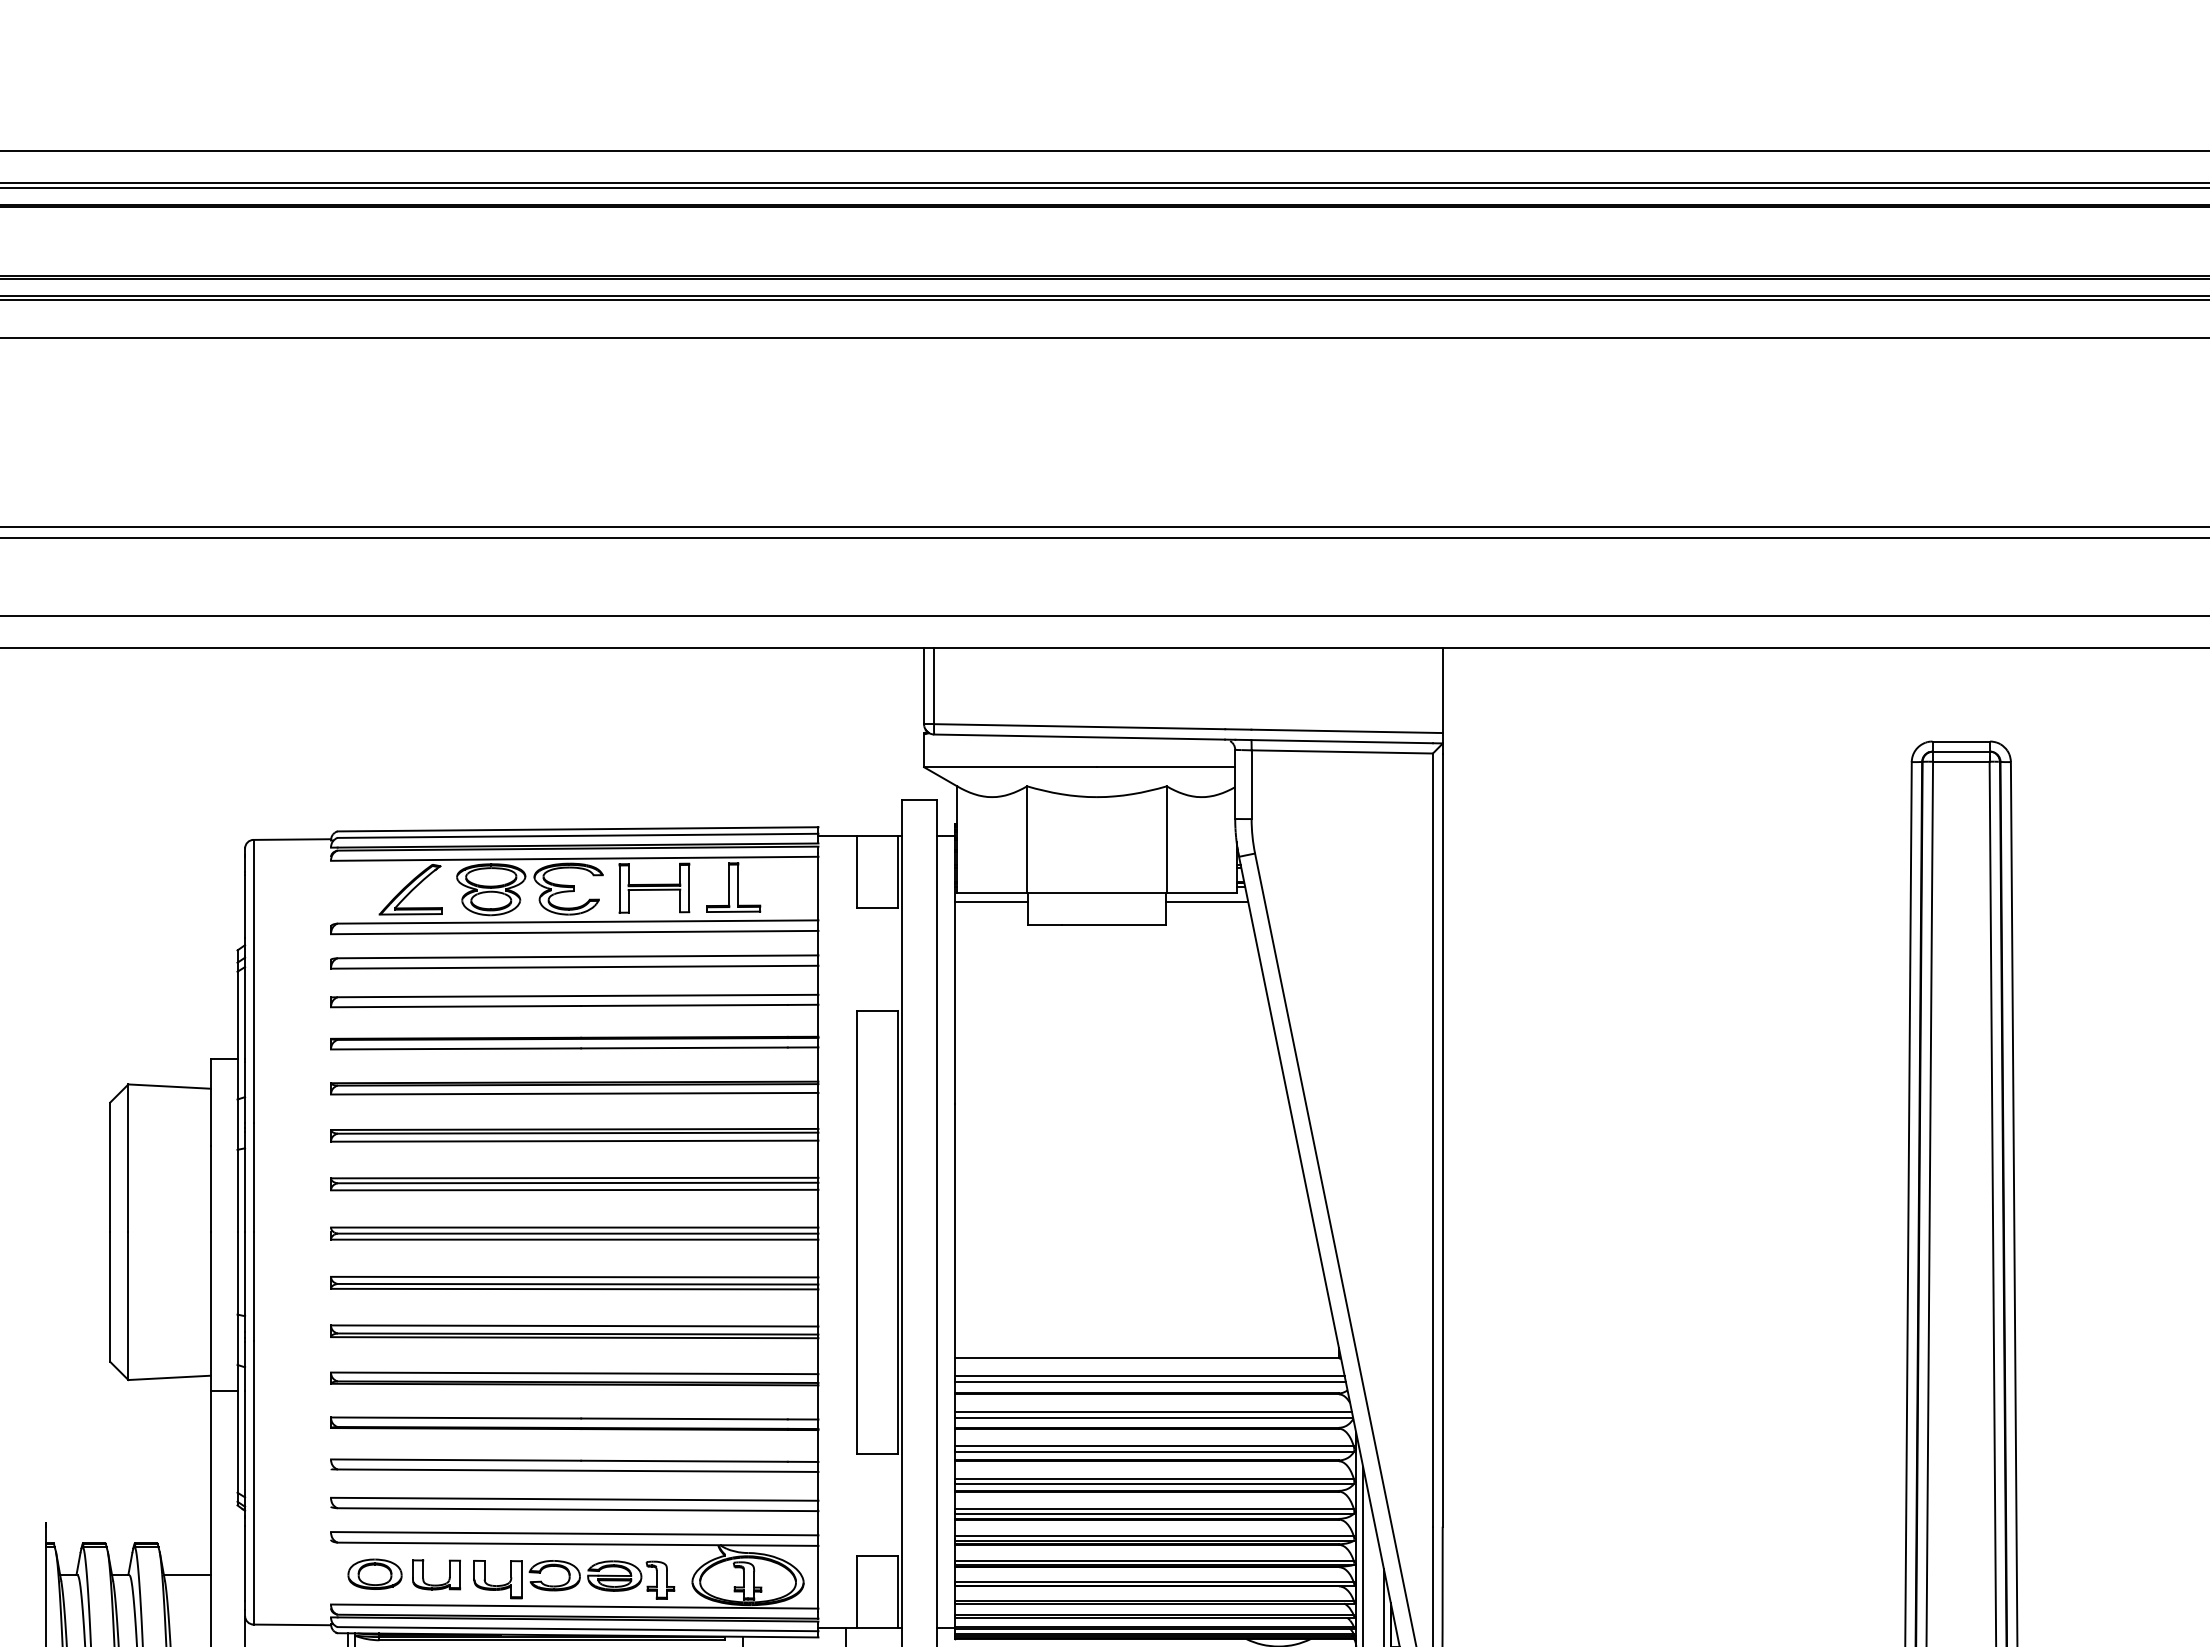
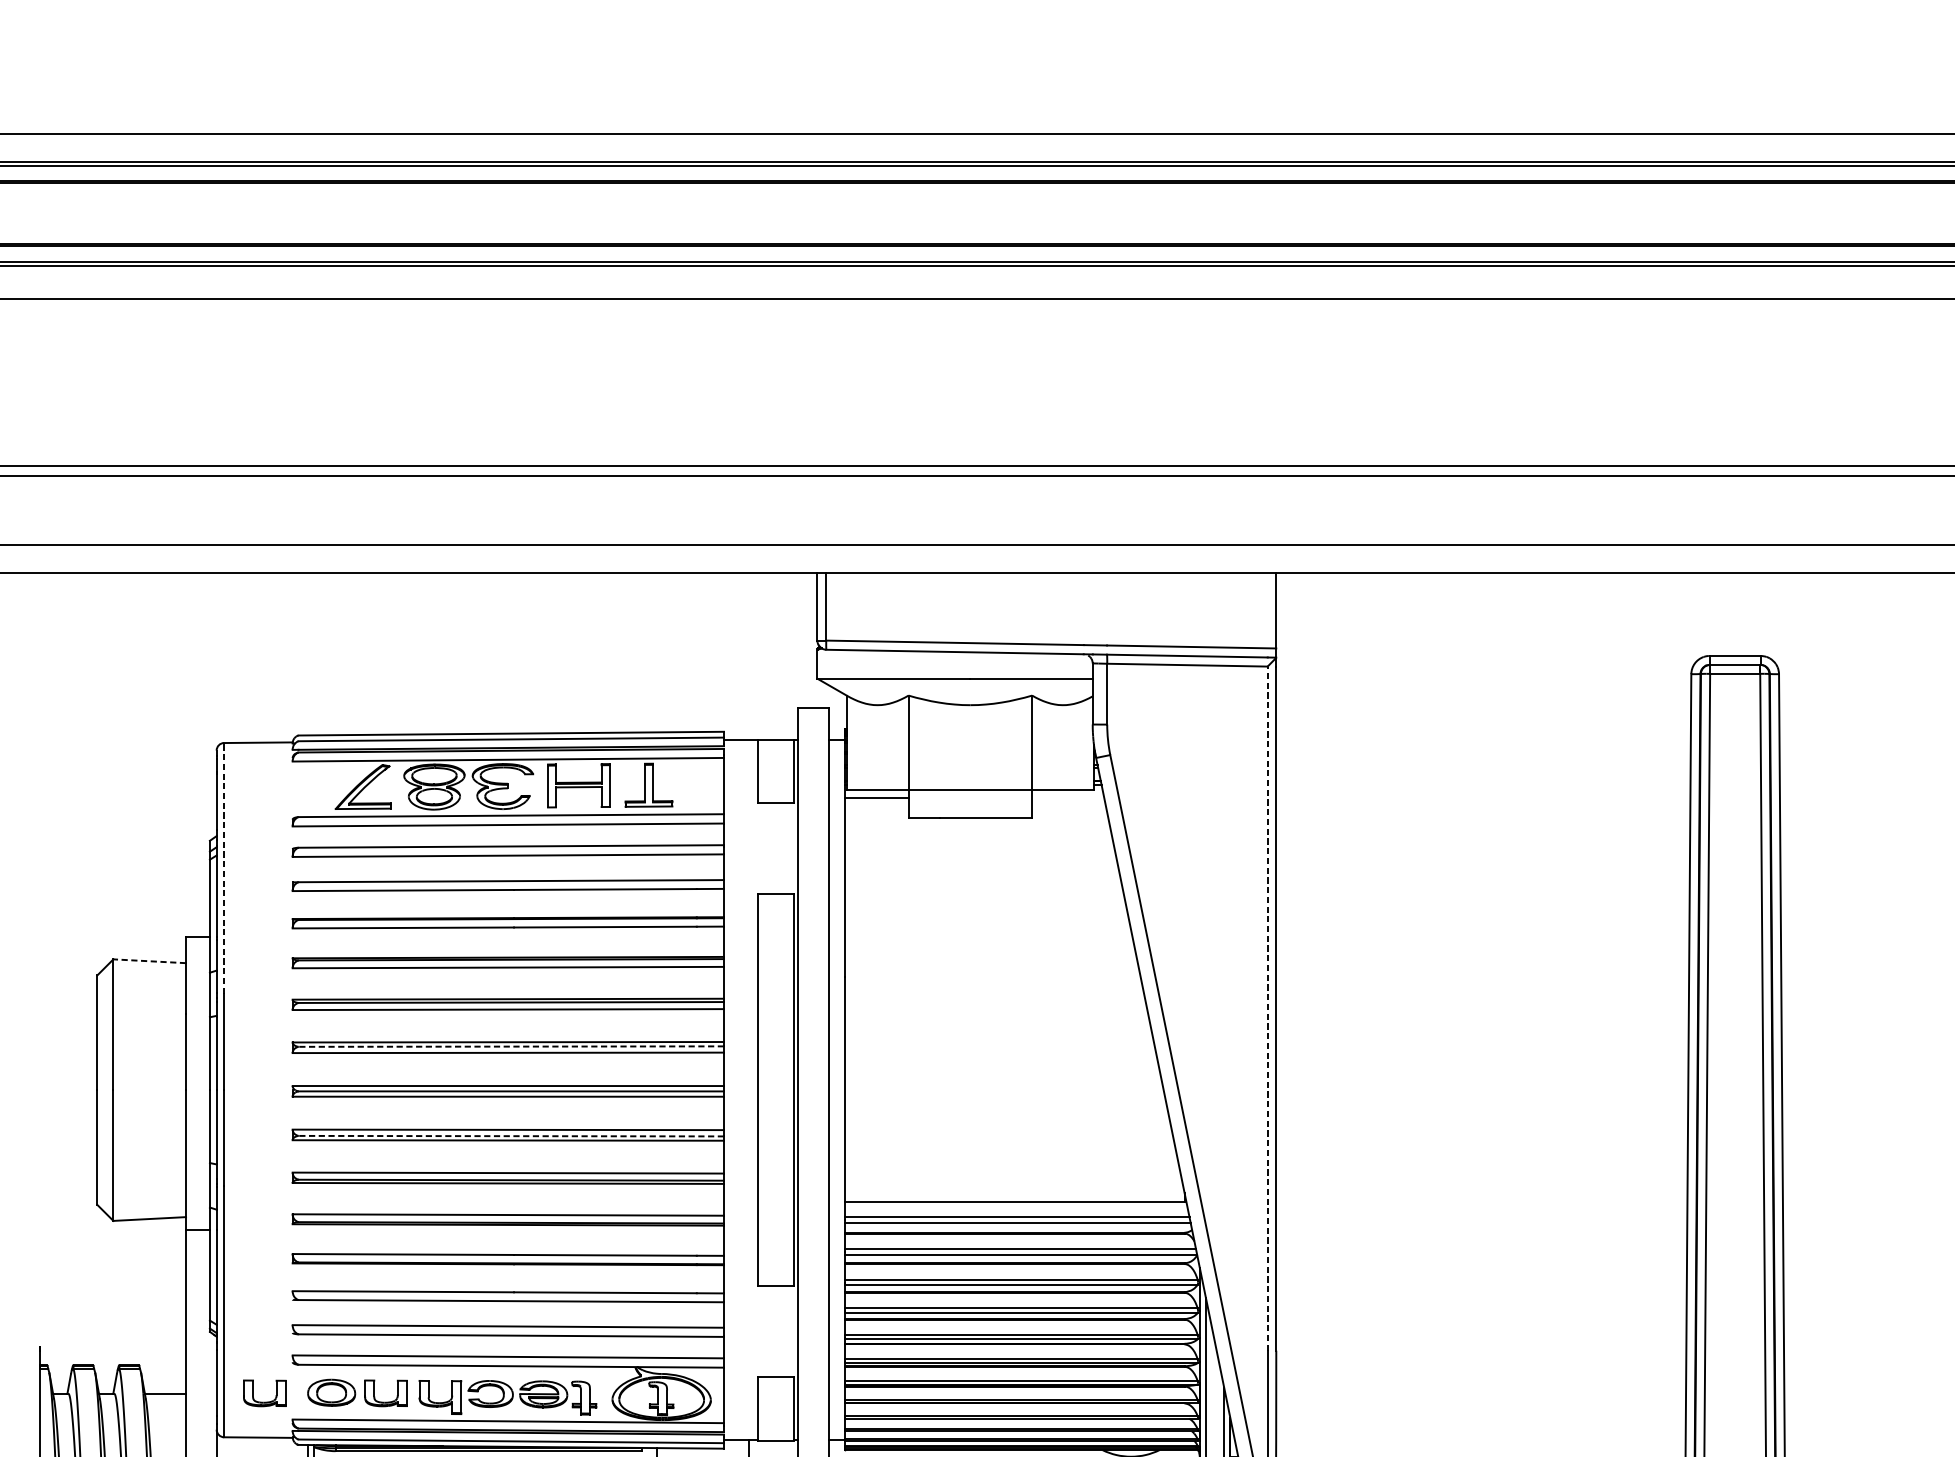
line: (1207, 902) -> (1068, 798), removed
line: (253, 981) -> (224, 868), solid -> dashed
line: (168, 1086) -> (148, 961), solid -> dashed
line: (1432, 1140) -> (1267, 1008), solid -> dashed
line: (577, 1183) -> (510, 1047), solid -> dashed
line: (577, 1284) -> (510, 1136), solid -> dashed
part: (299, 1584) -> (264, 1401), added

